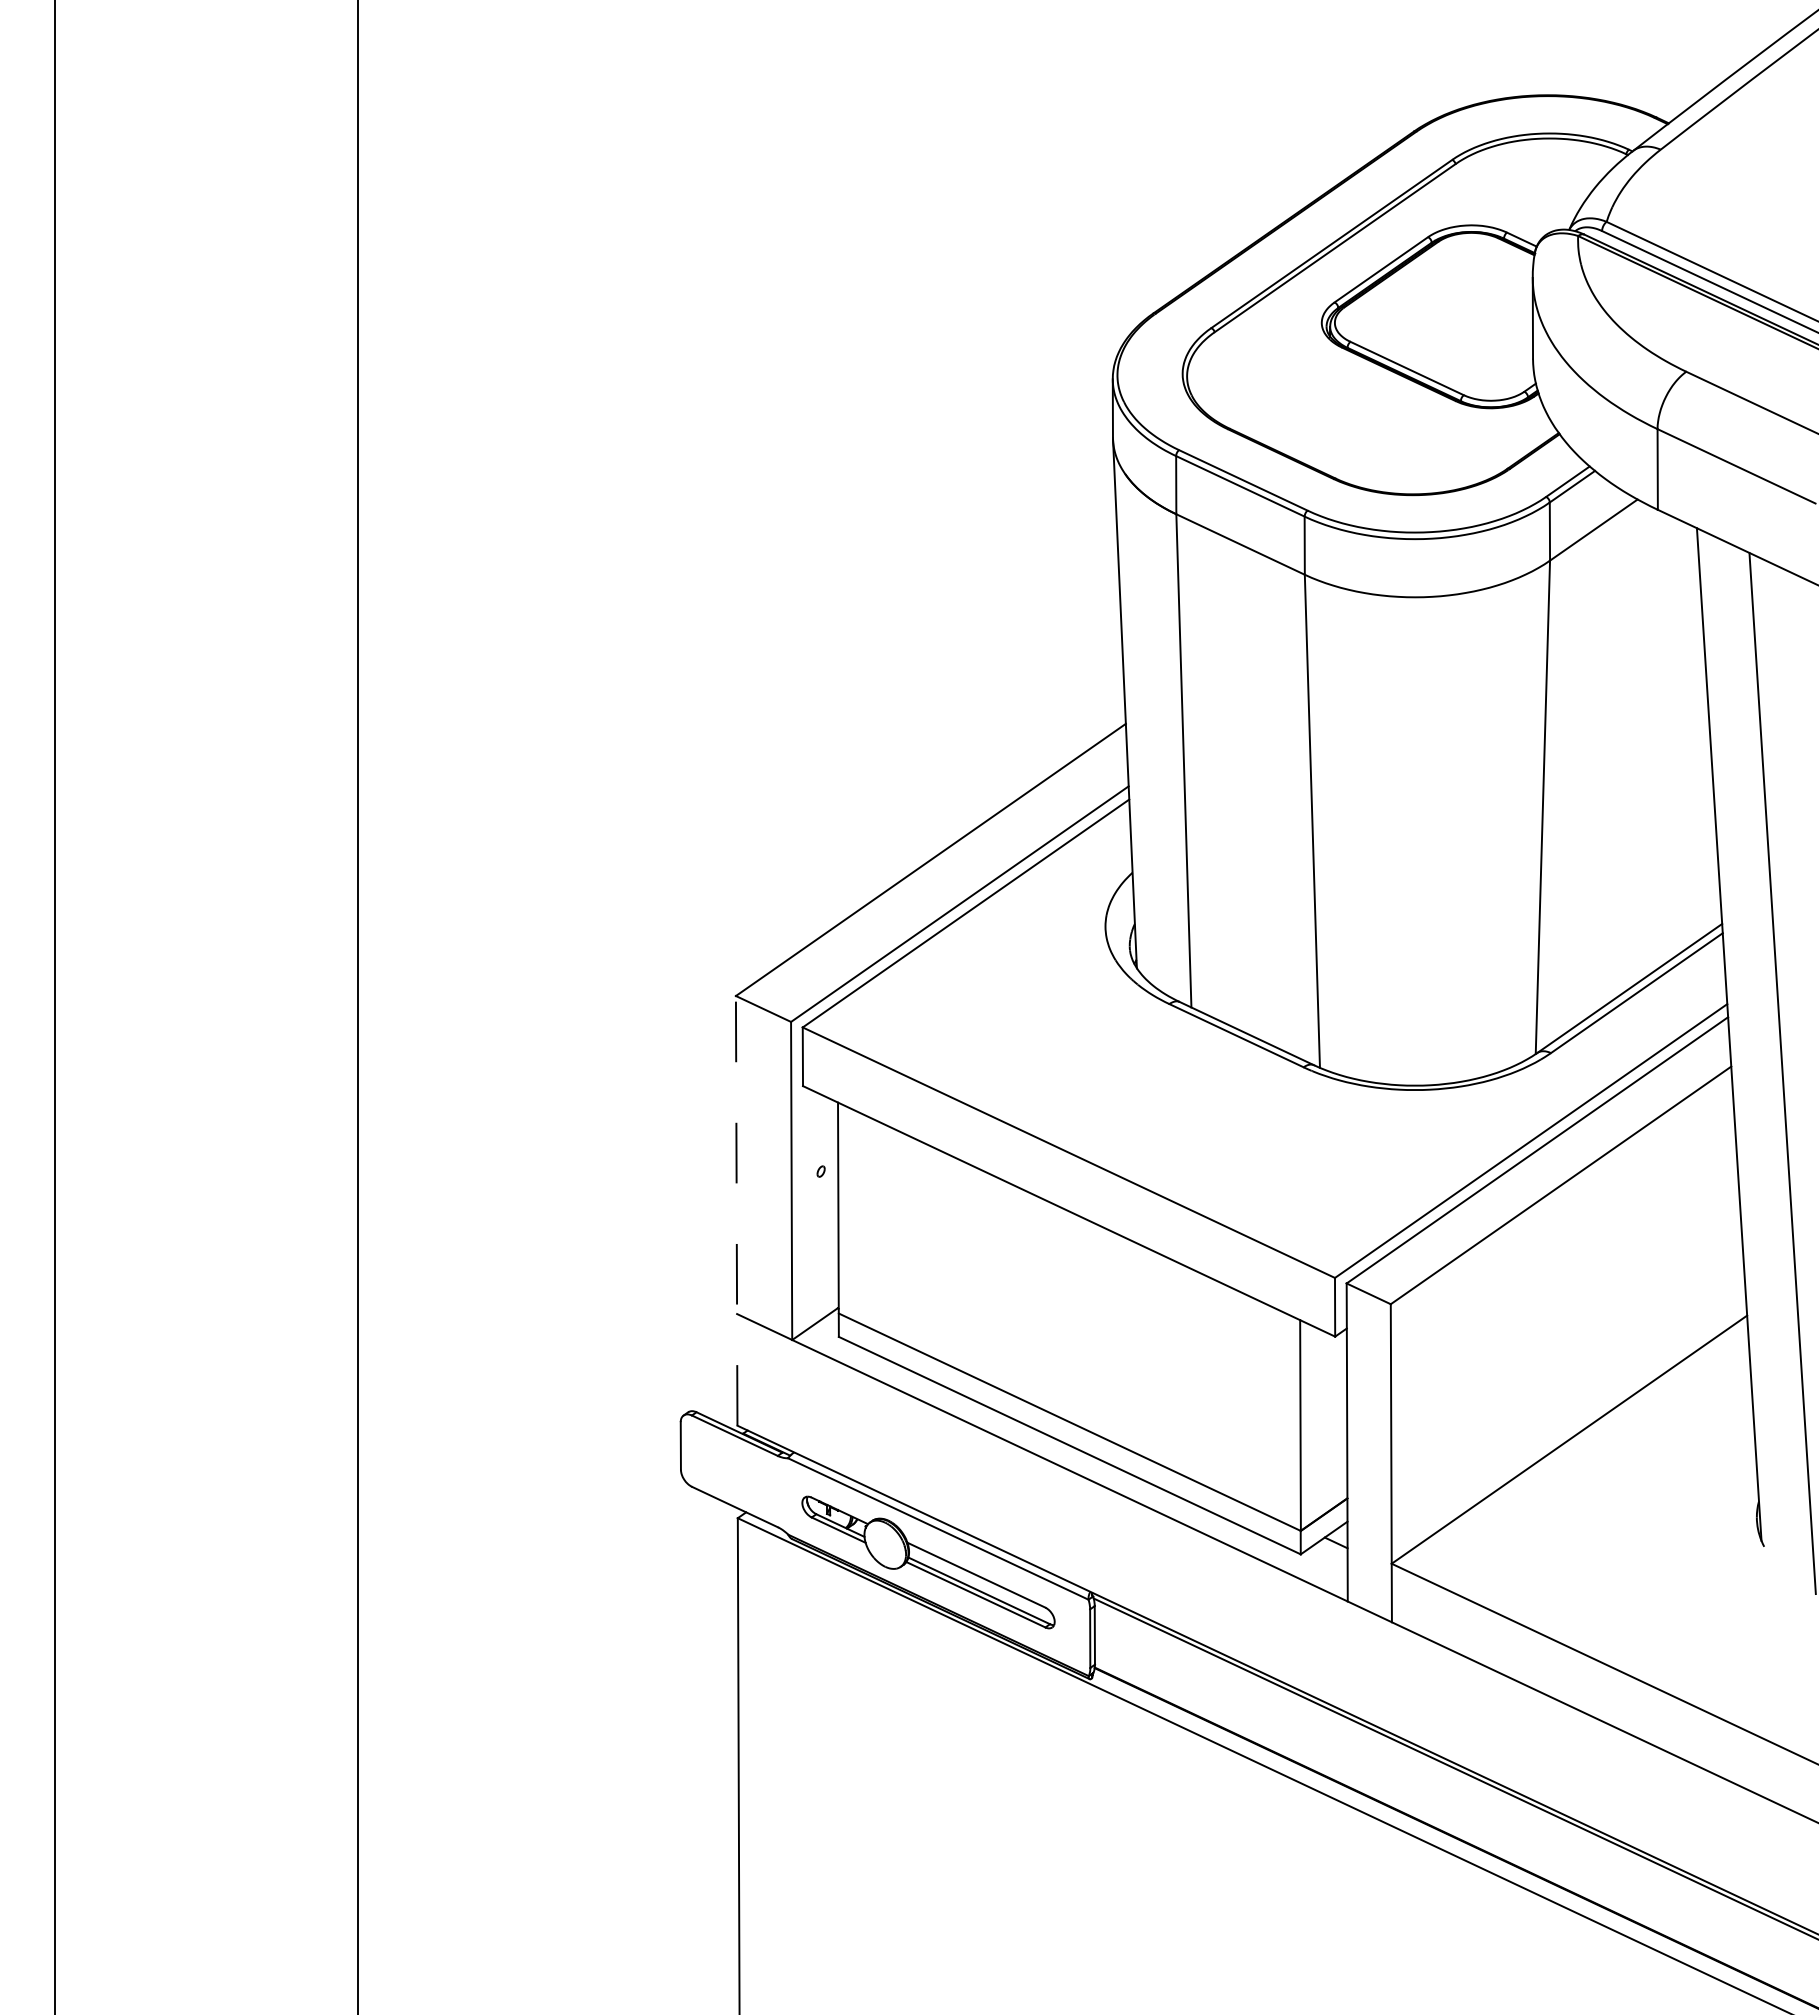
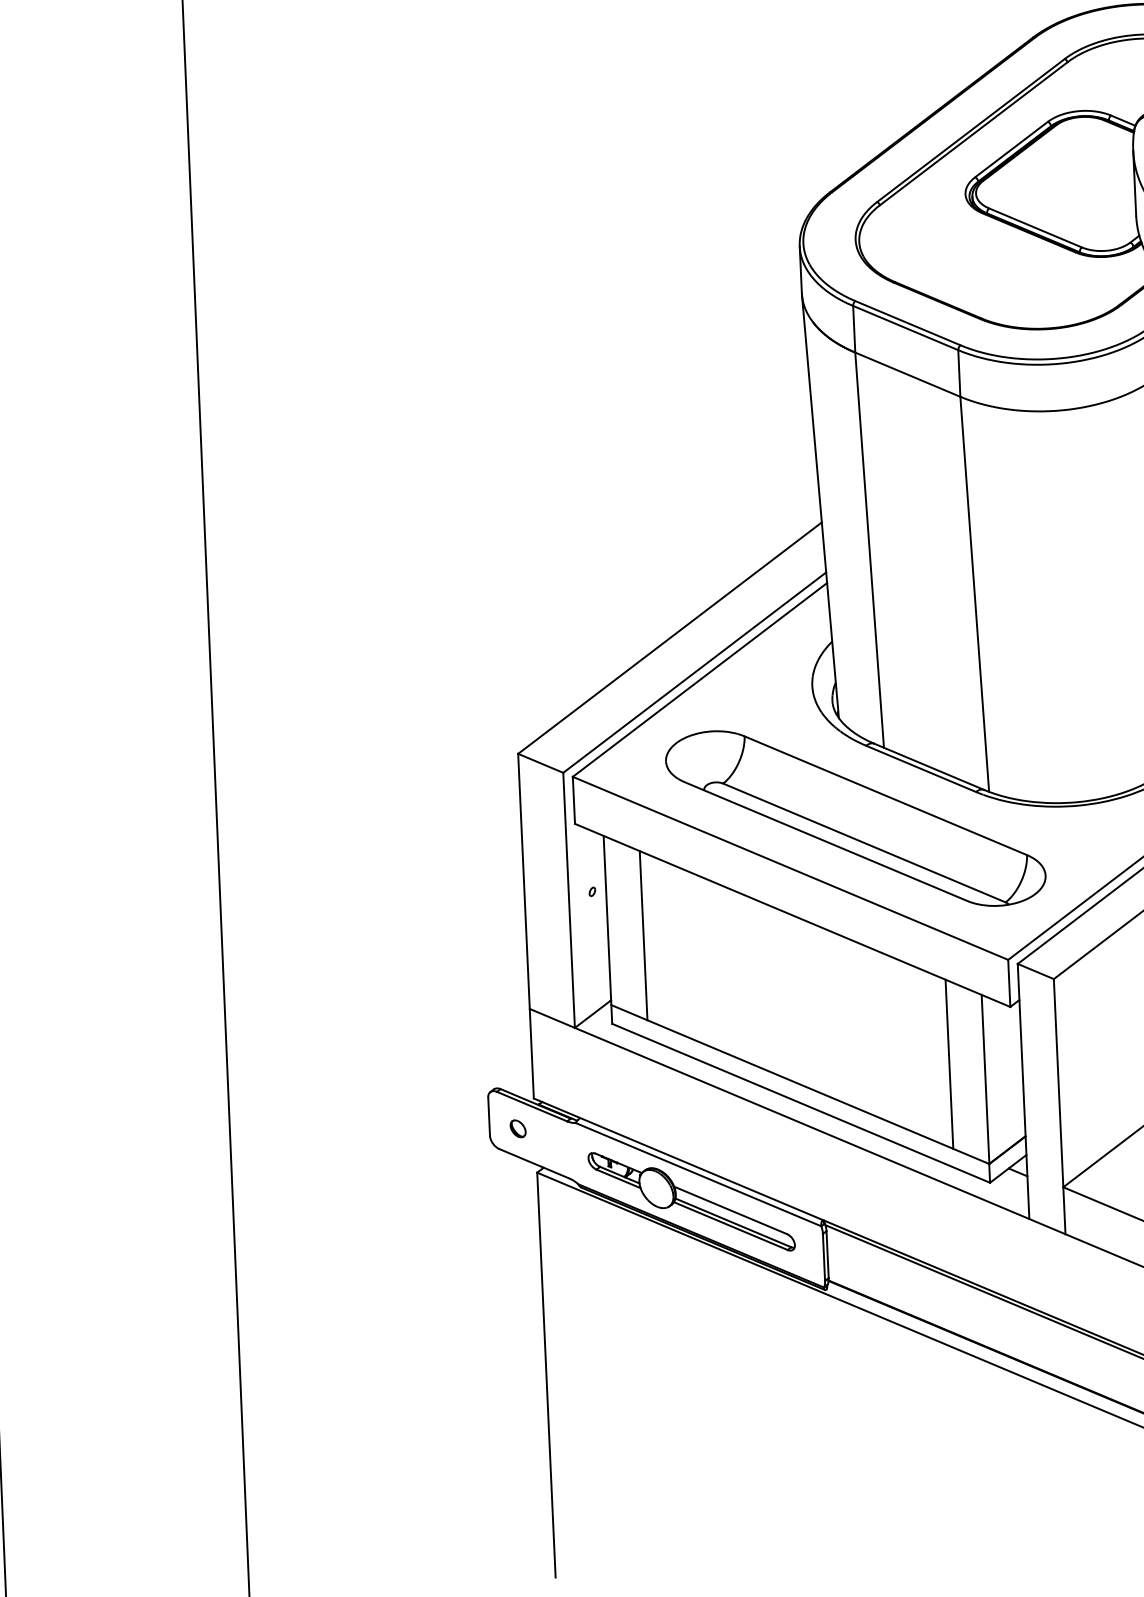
part: (1152, 1094) -> (855, 818), added
line: (736, 1210) -> (525, 925), dashed -> solid
line: (882, 1228) -> (643, 935), added
line: (1256, 1404) -> (949, 1064), added
part: (716, 1462) -> (518, 1128), added

